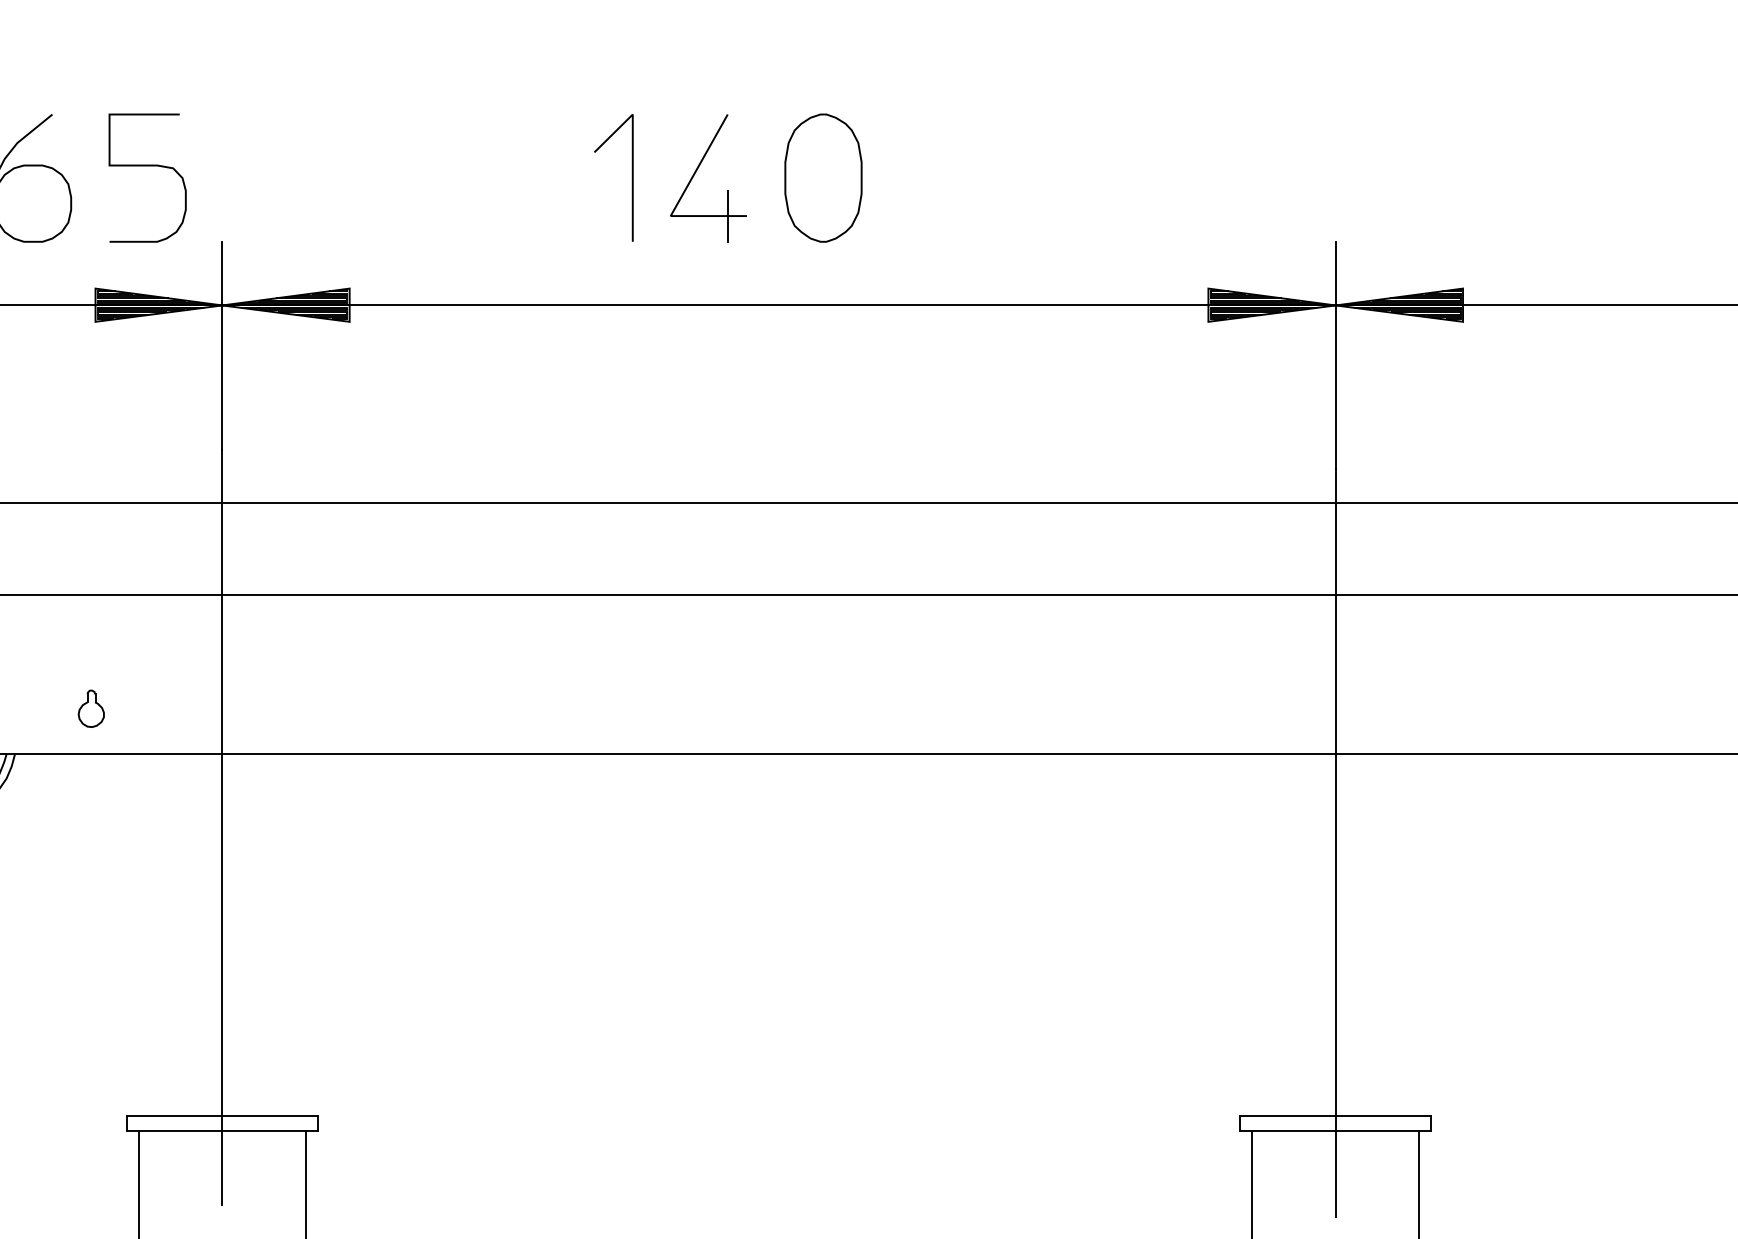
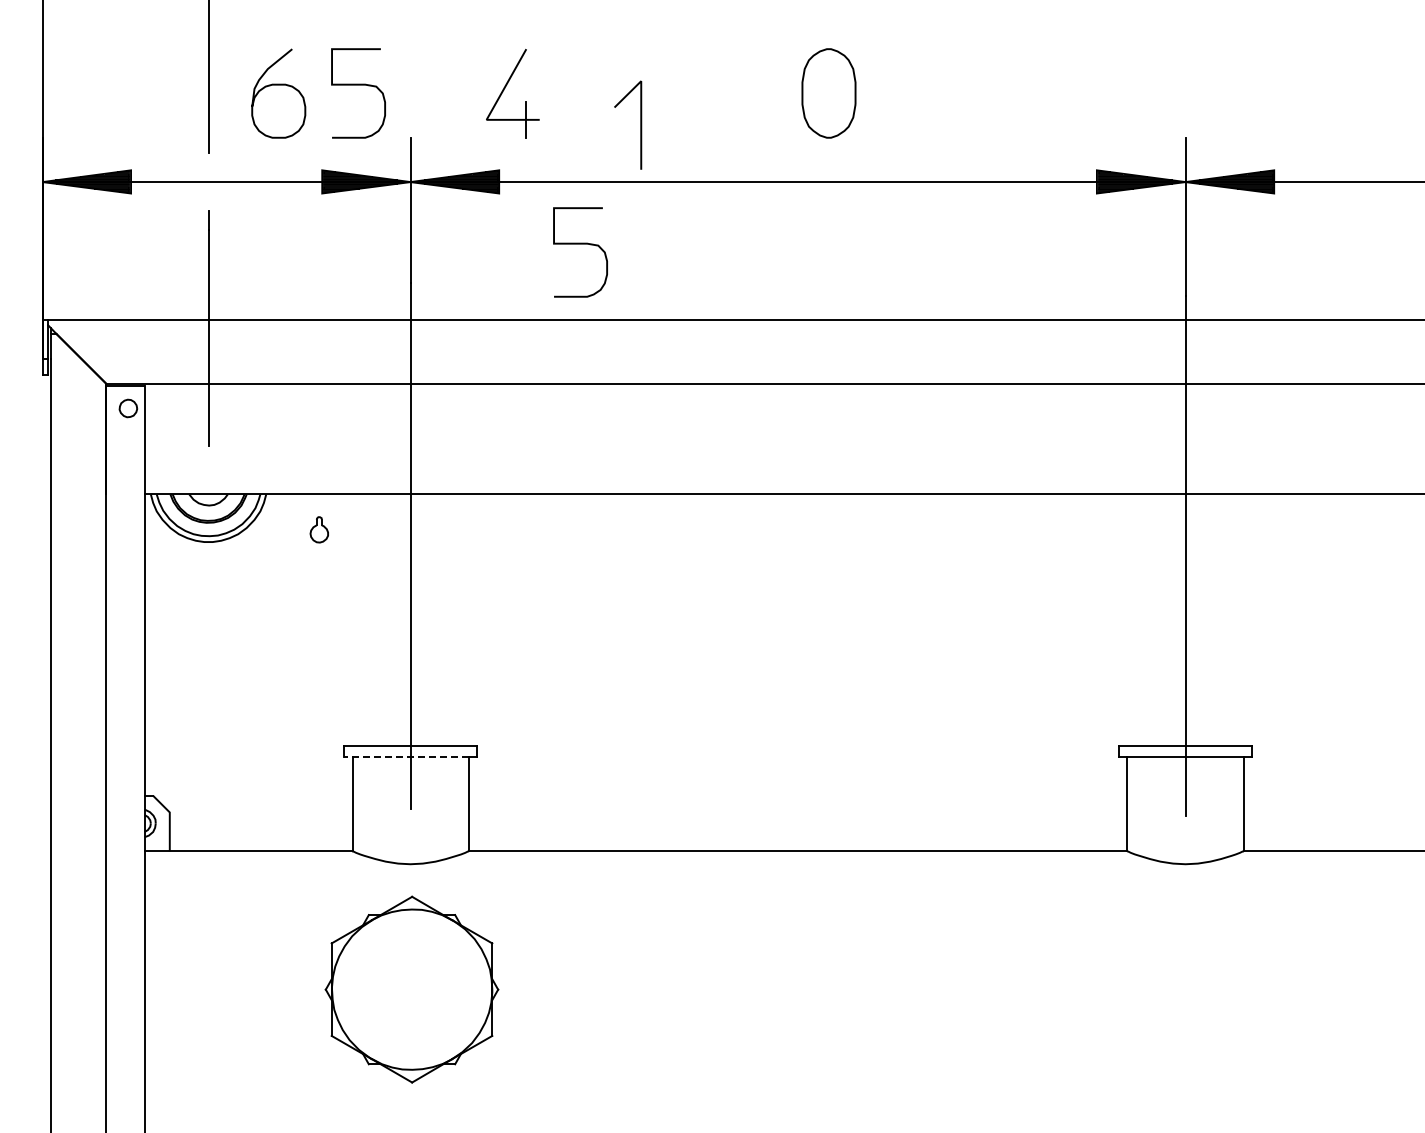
part: (696, 173) -> (504, 90), moved
line: (631, 176) -> (640, 124), moved
curve: (466, 395) -> (580, 244), added
part: (90, 708) -> (318, 529), moved
line: (215, 1132) -> (405, 757), solid -> dashed

